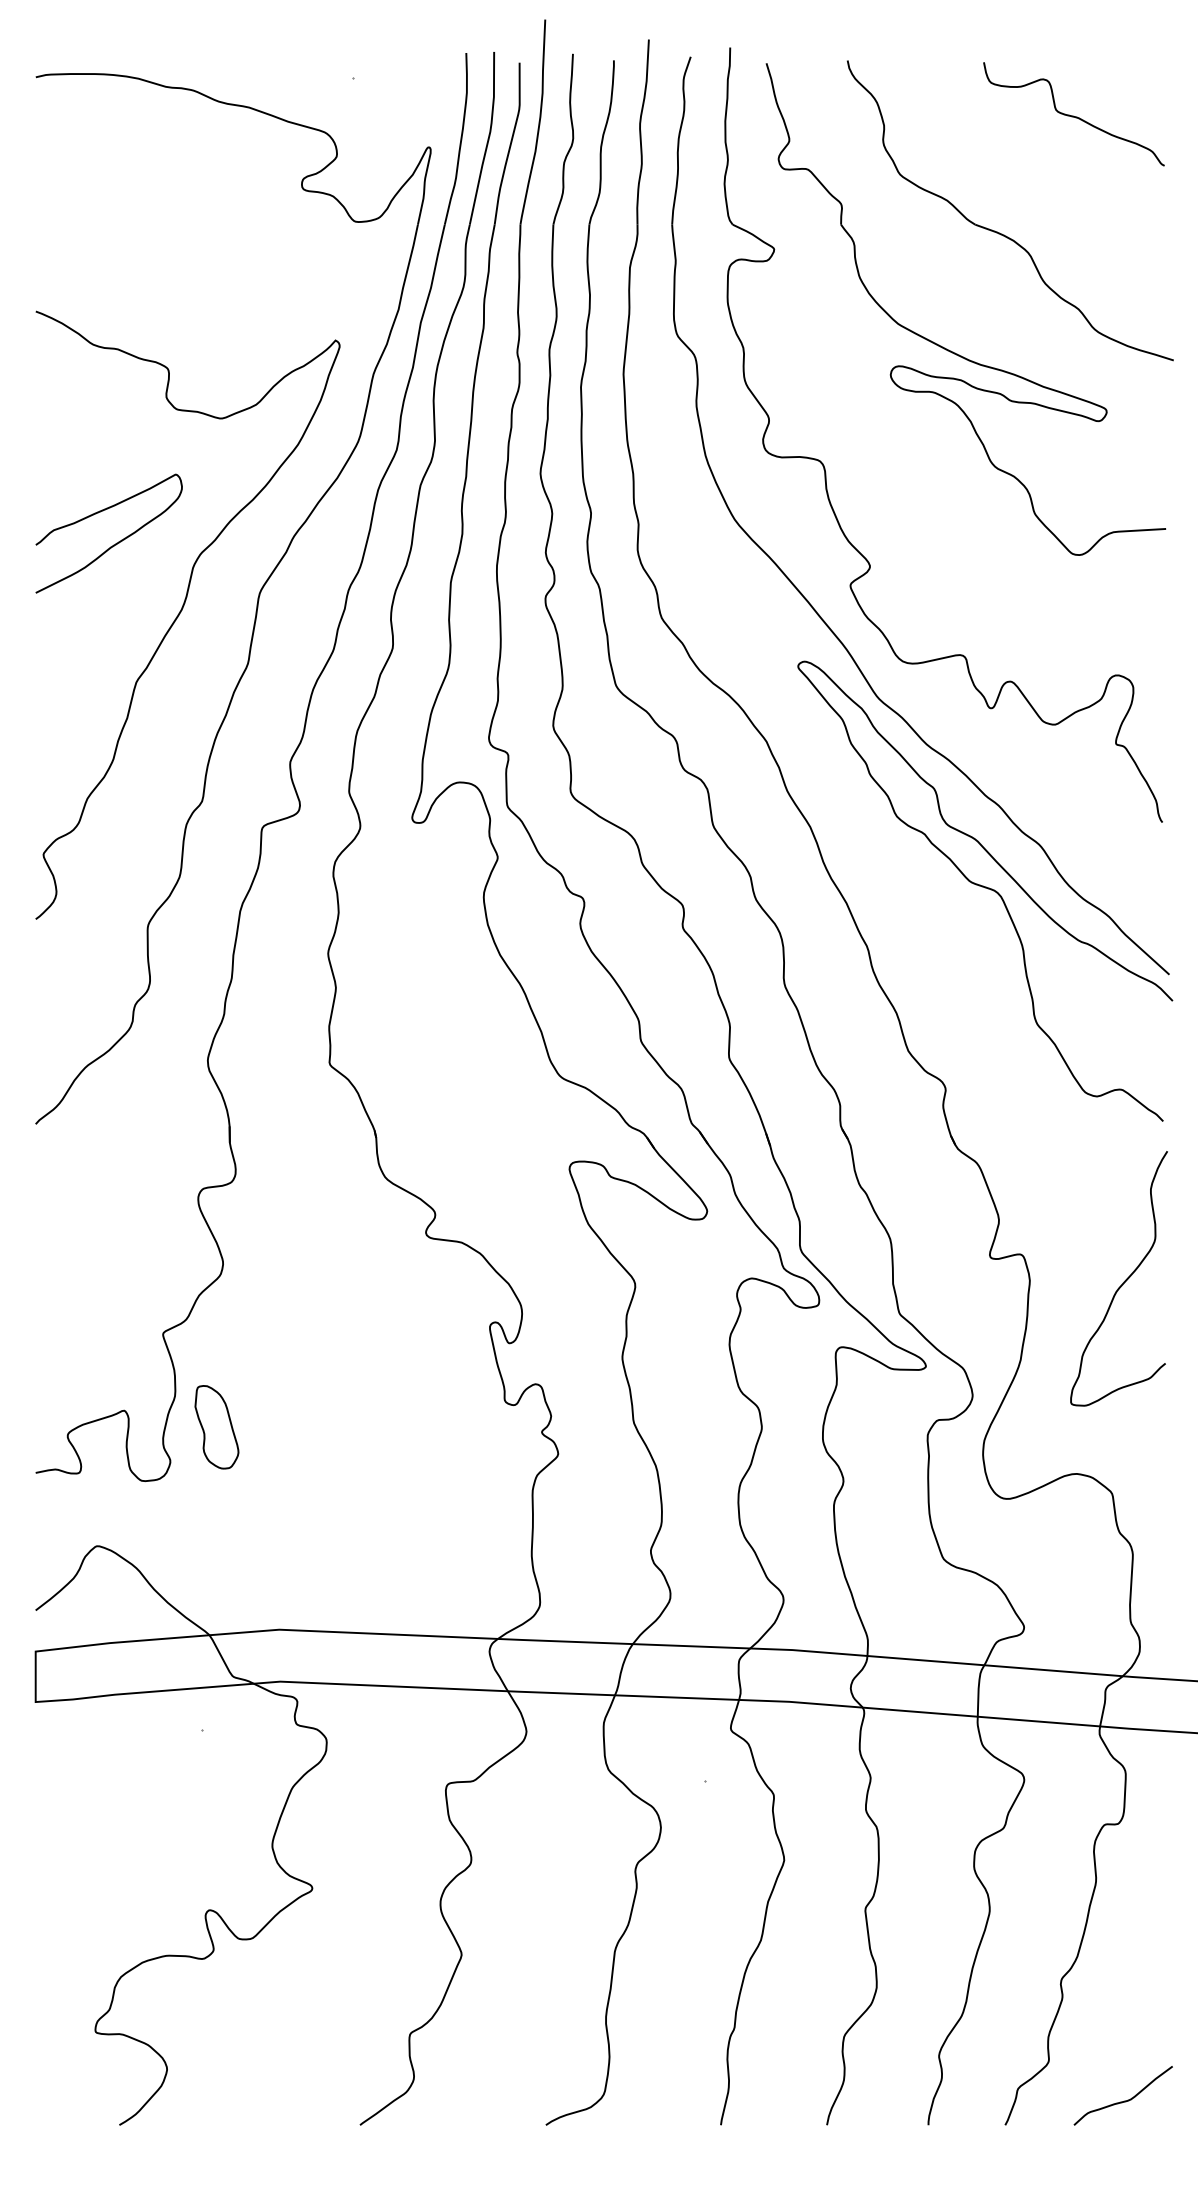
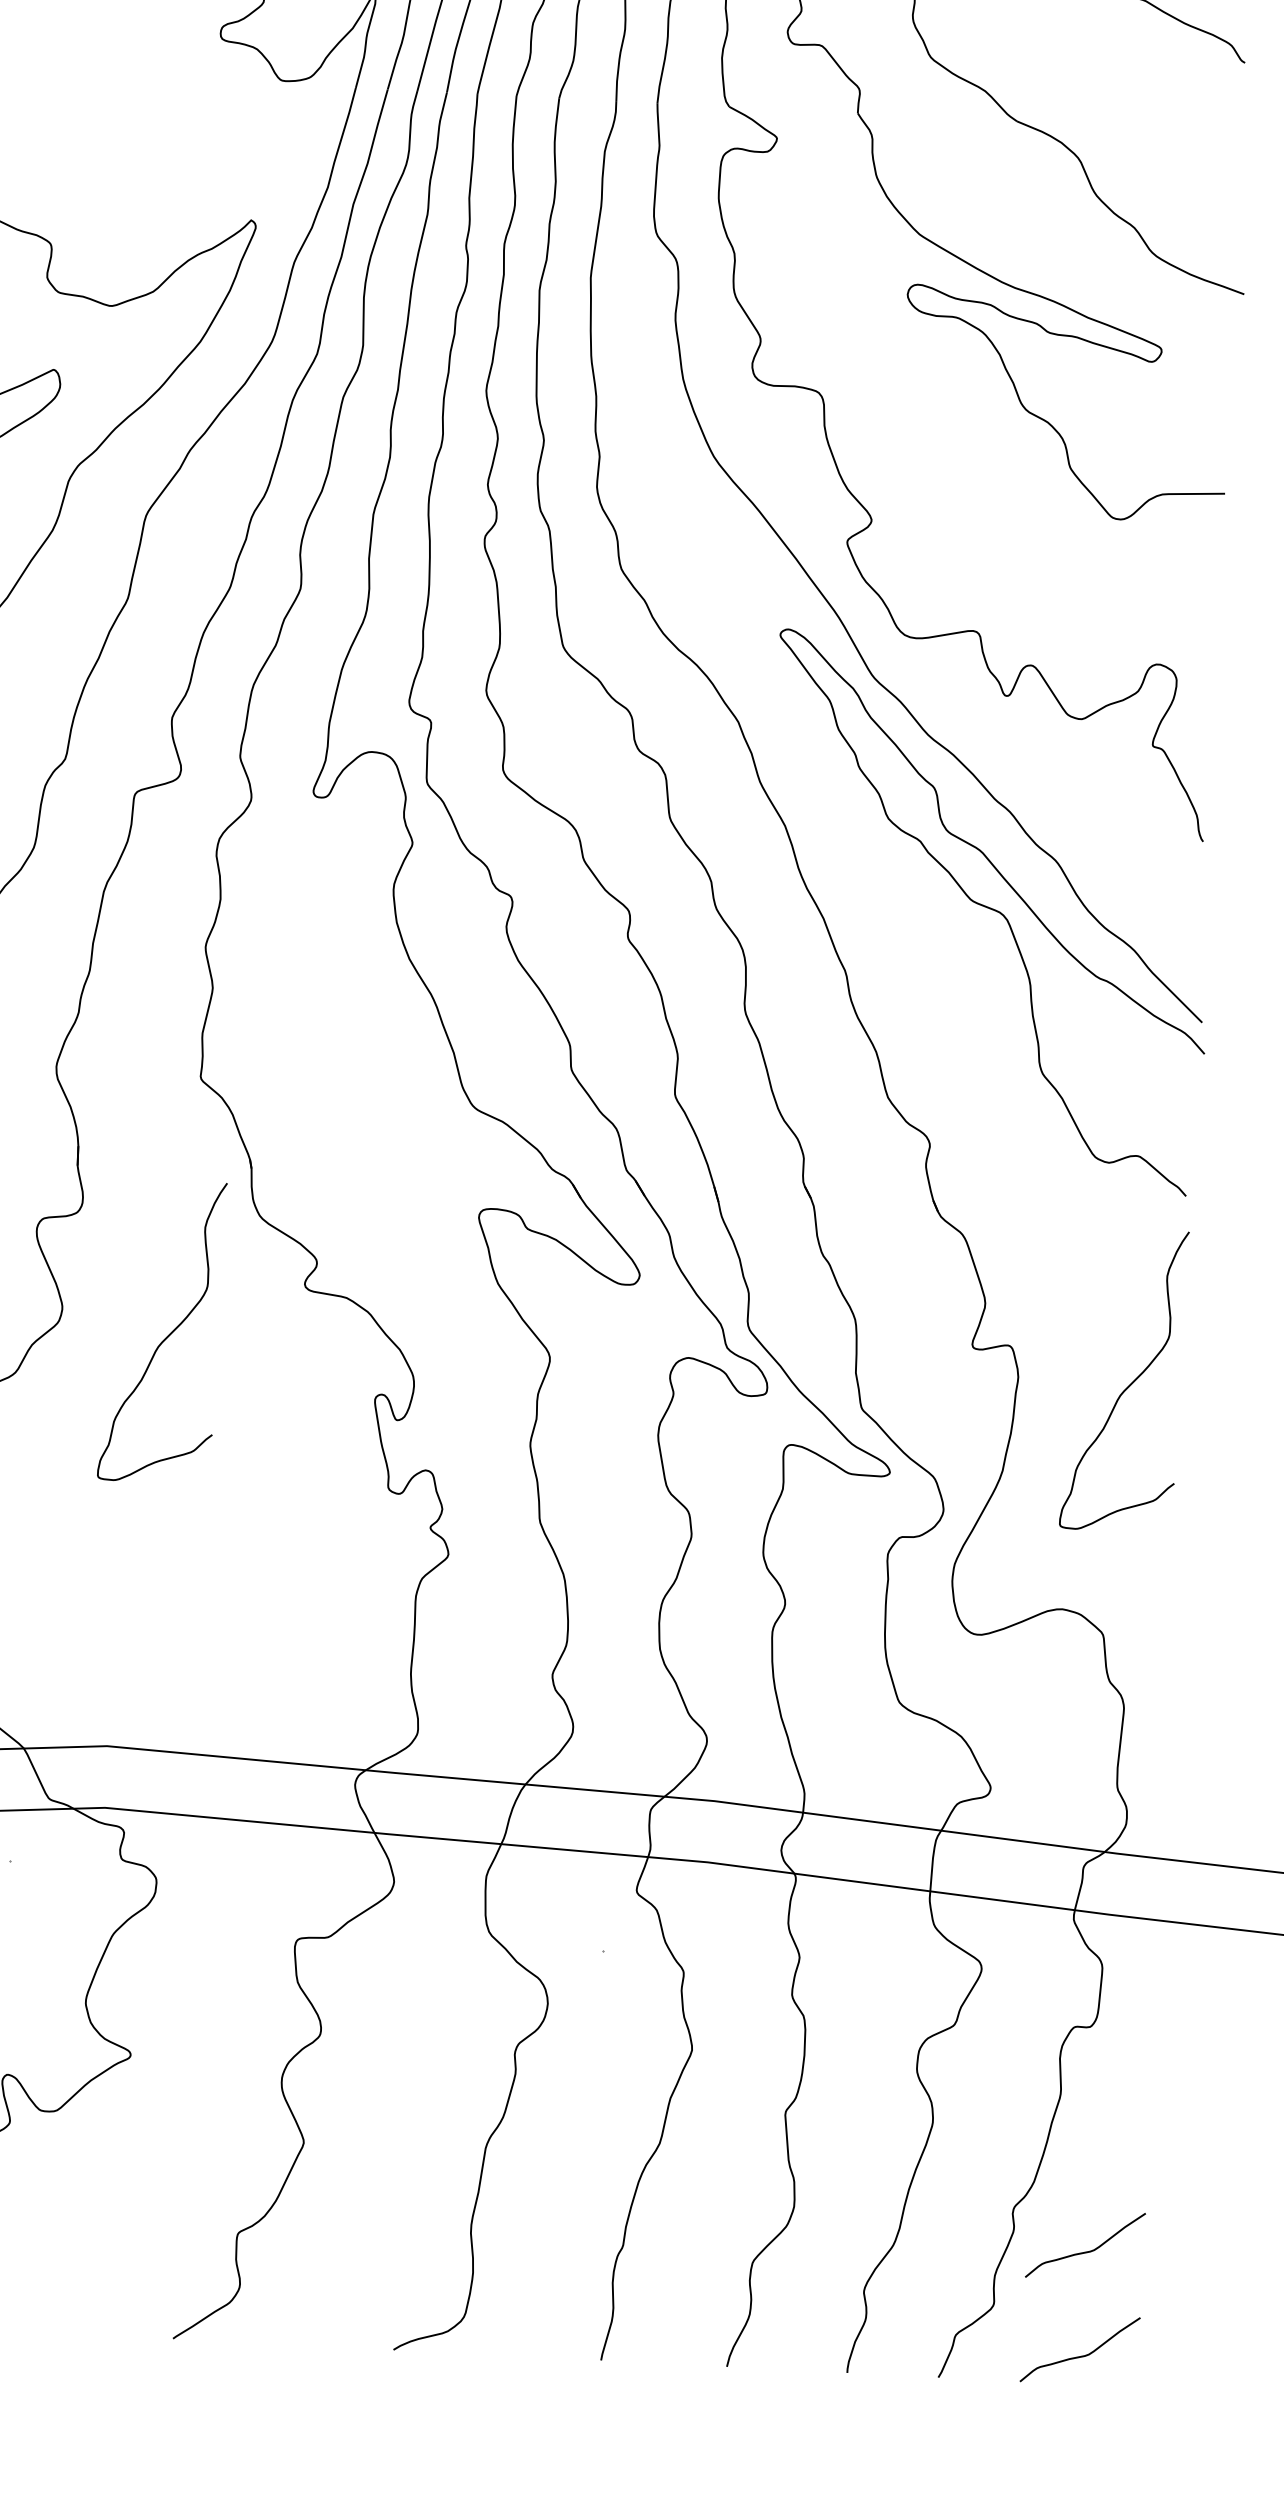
curve: (312, 1281) -> (167, 1335), added
part: (216, 1427) -> (44, 1502), removed
curve: (1124, 2012) -> (1086, 2250), added

